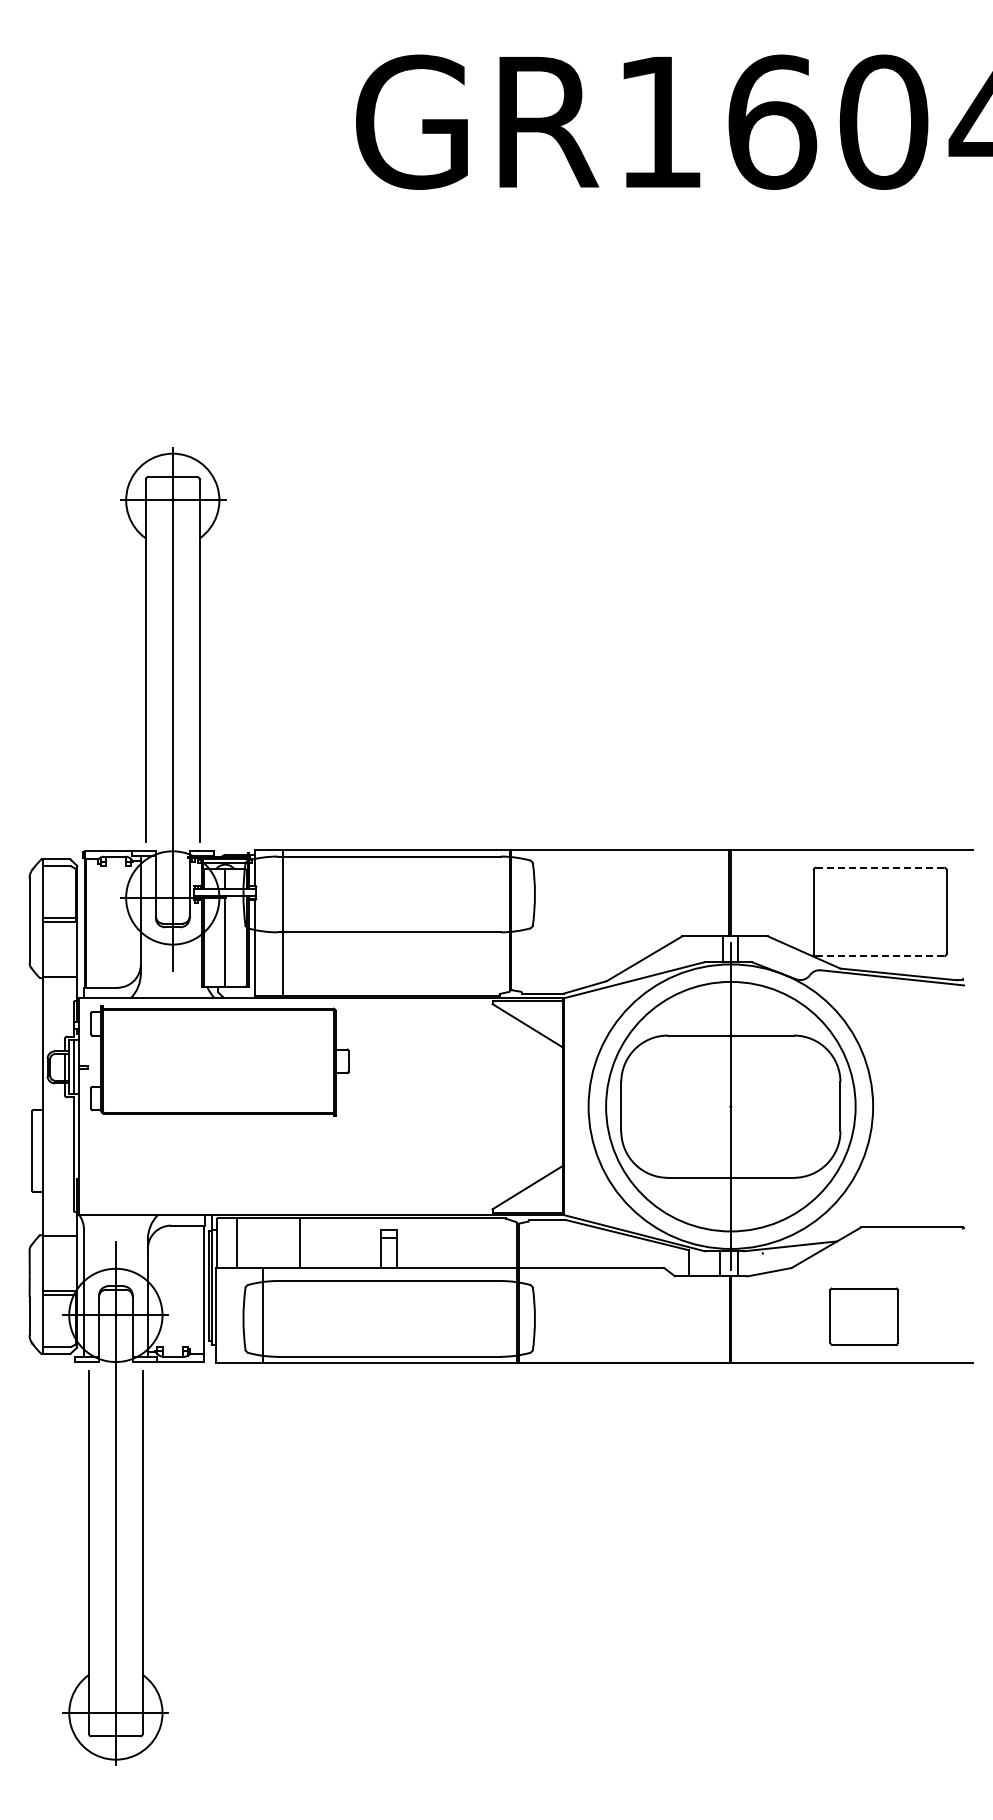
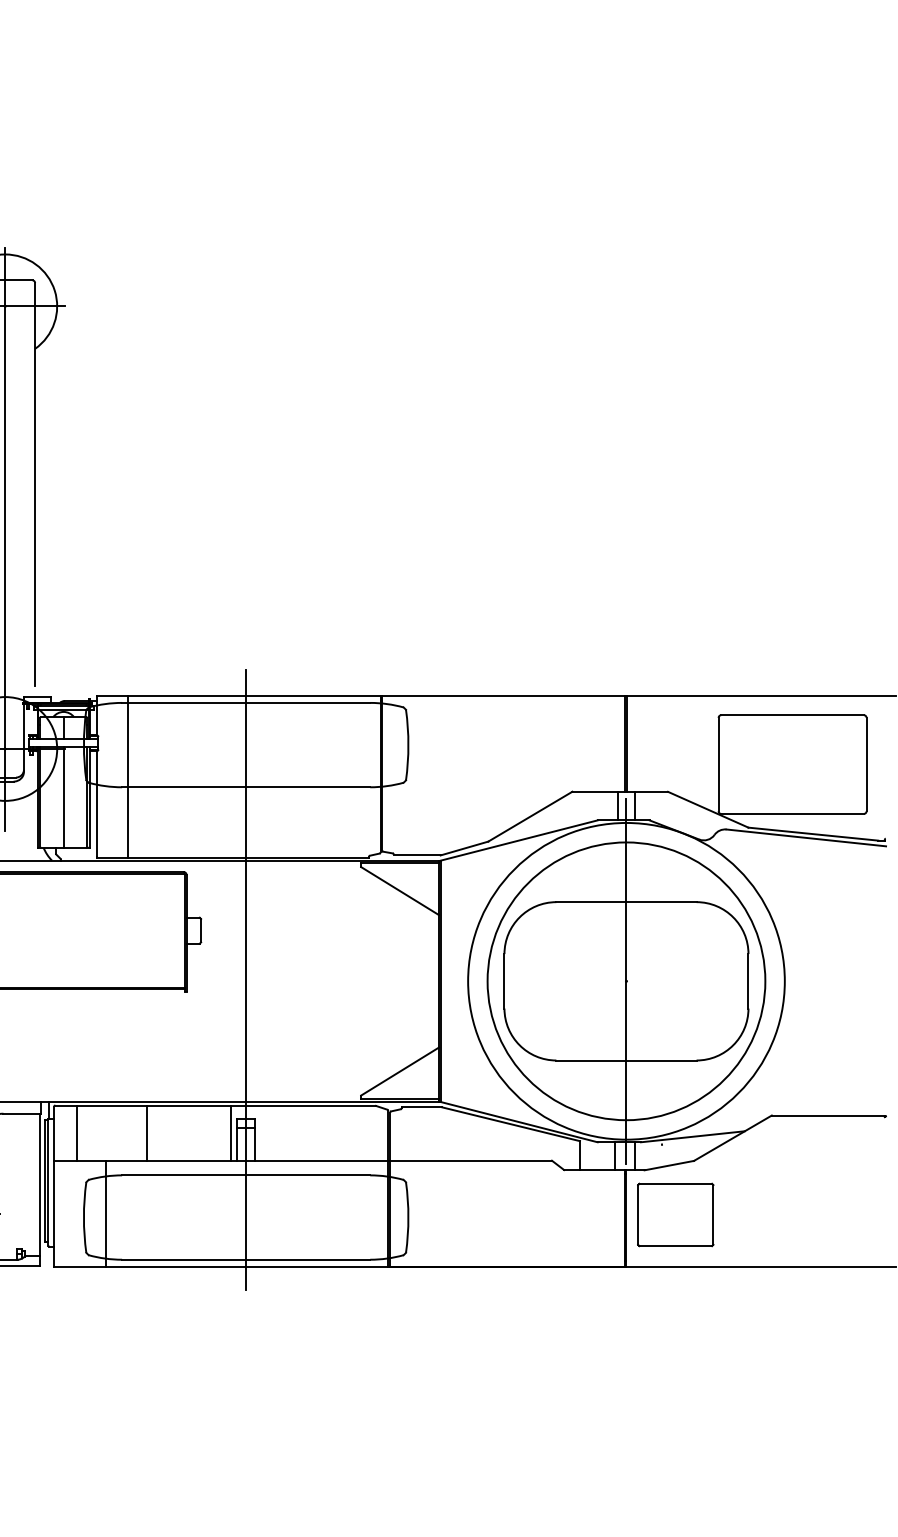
line: (880, 867) -> (793, 715), dashed -> solid
line: (879, 956) -> (791, 814), dashed -> solid
line: (389, 1104) -> (246, 978), added
line: (375, 1242) -> (230, 1132), added
part: (864, 1316) -> (676, 1214), moved

